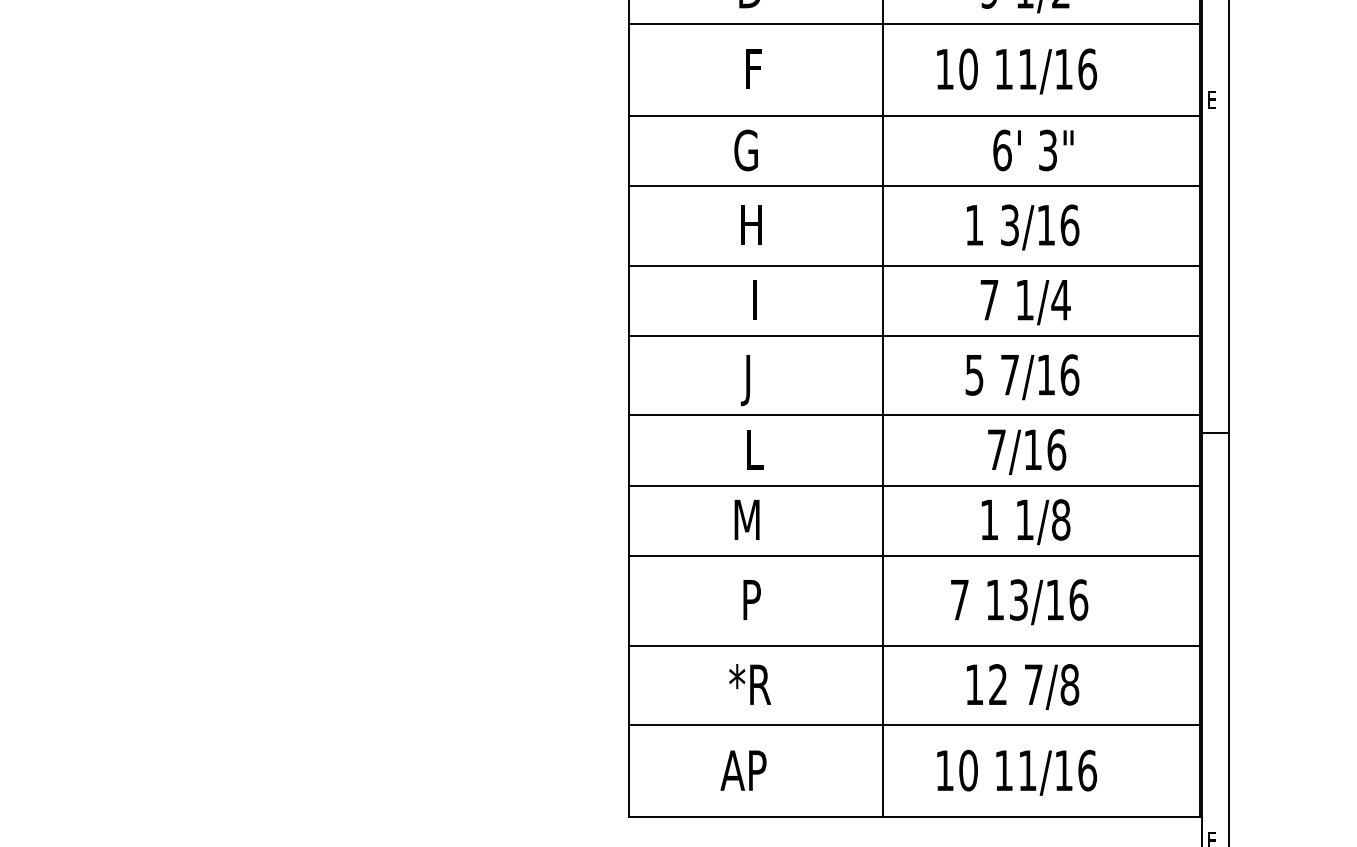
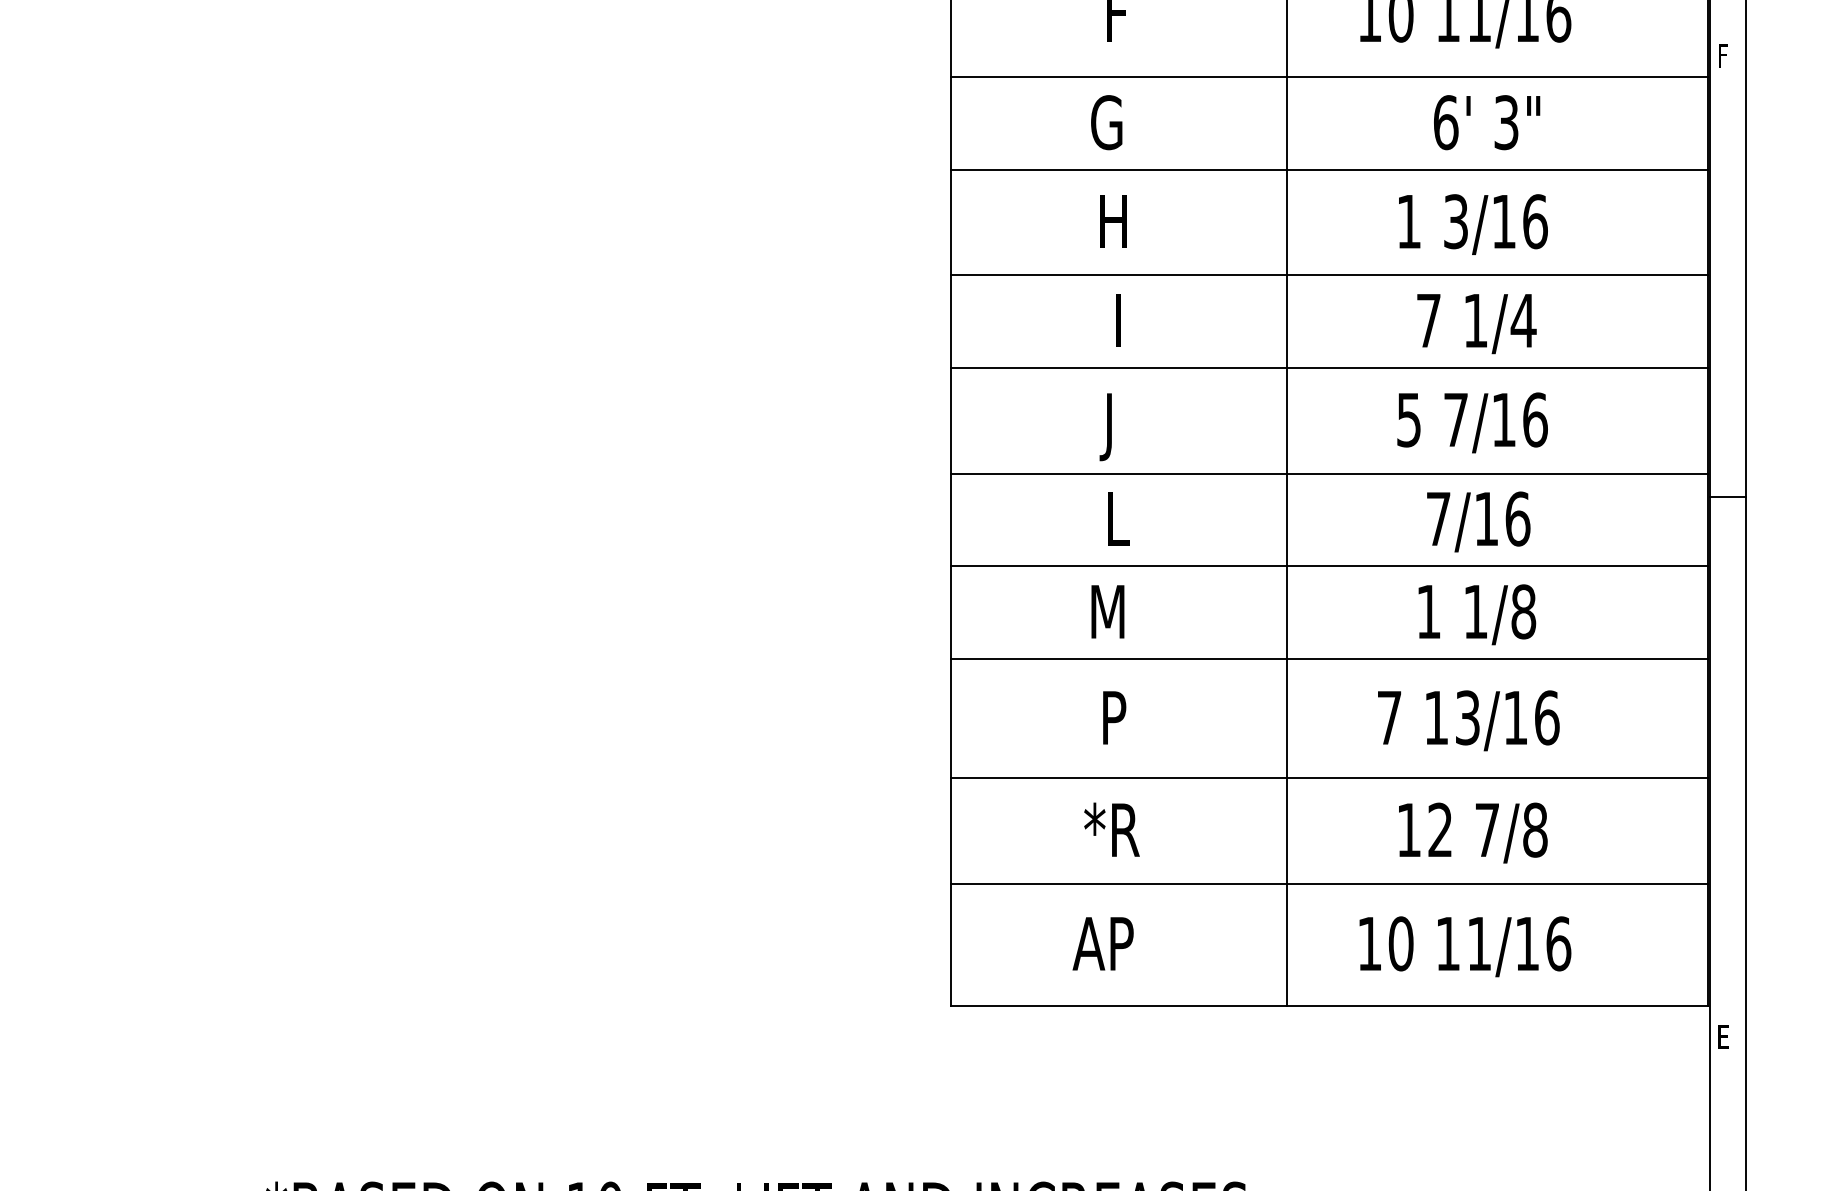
text: (1212, 99) -> (1724, 55), E -> F

